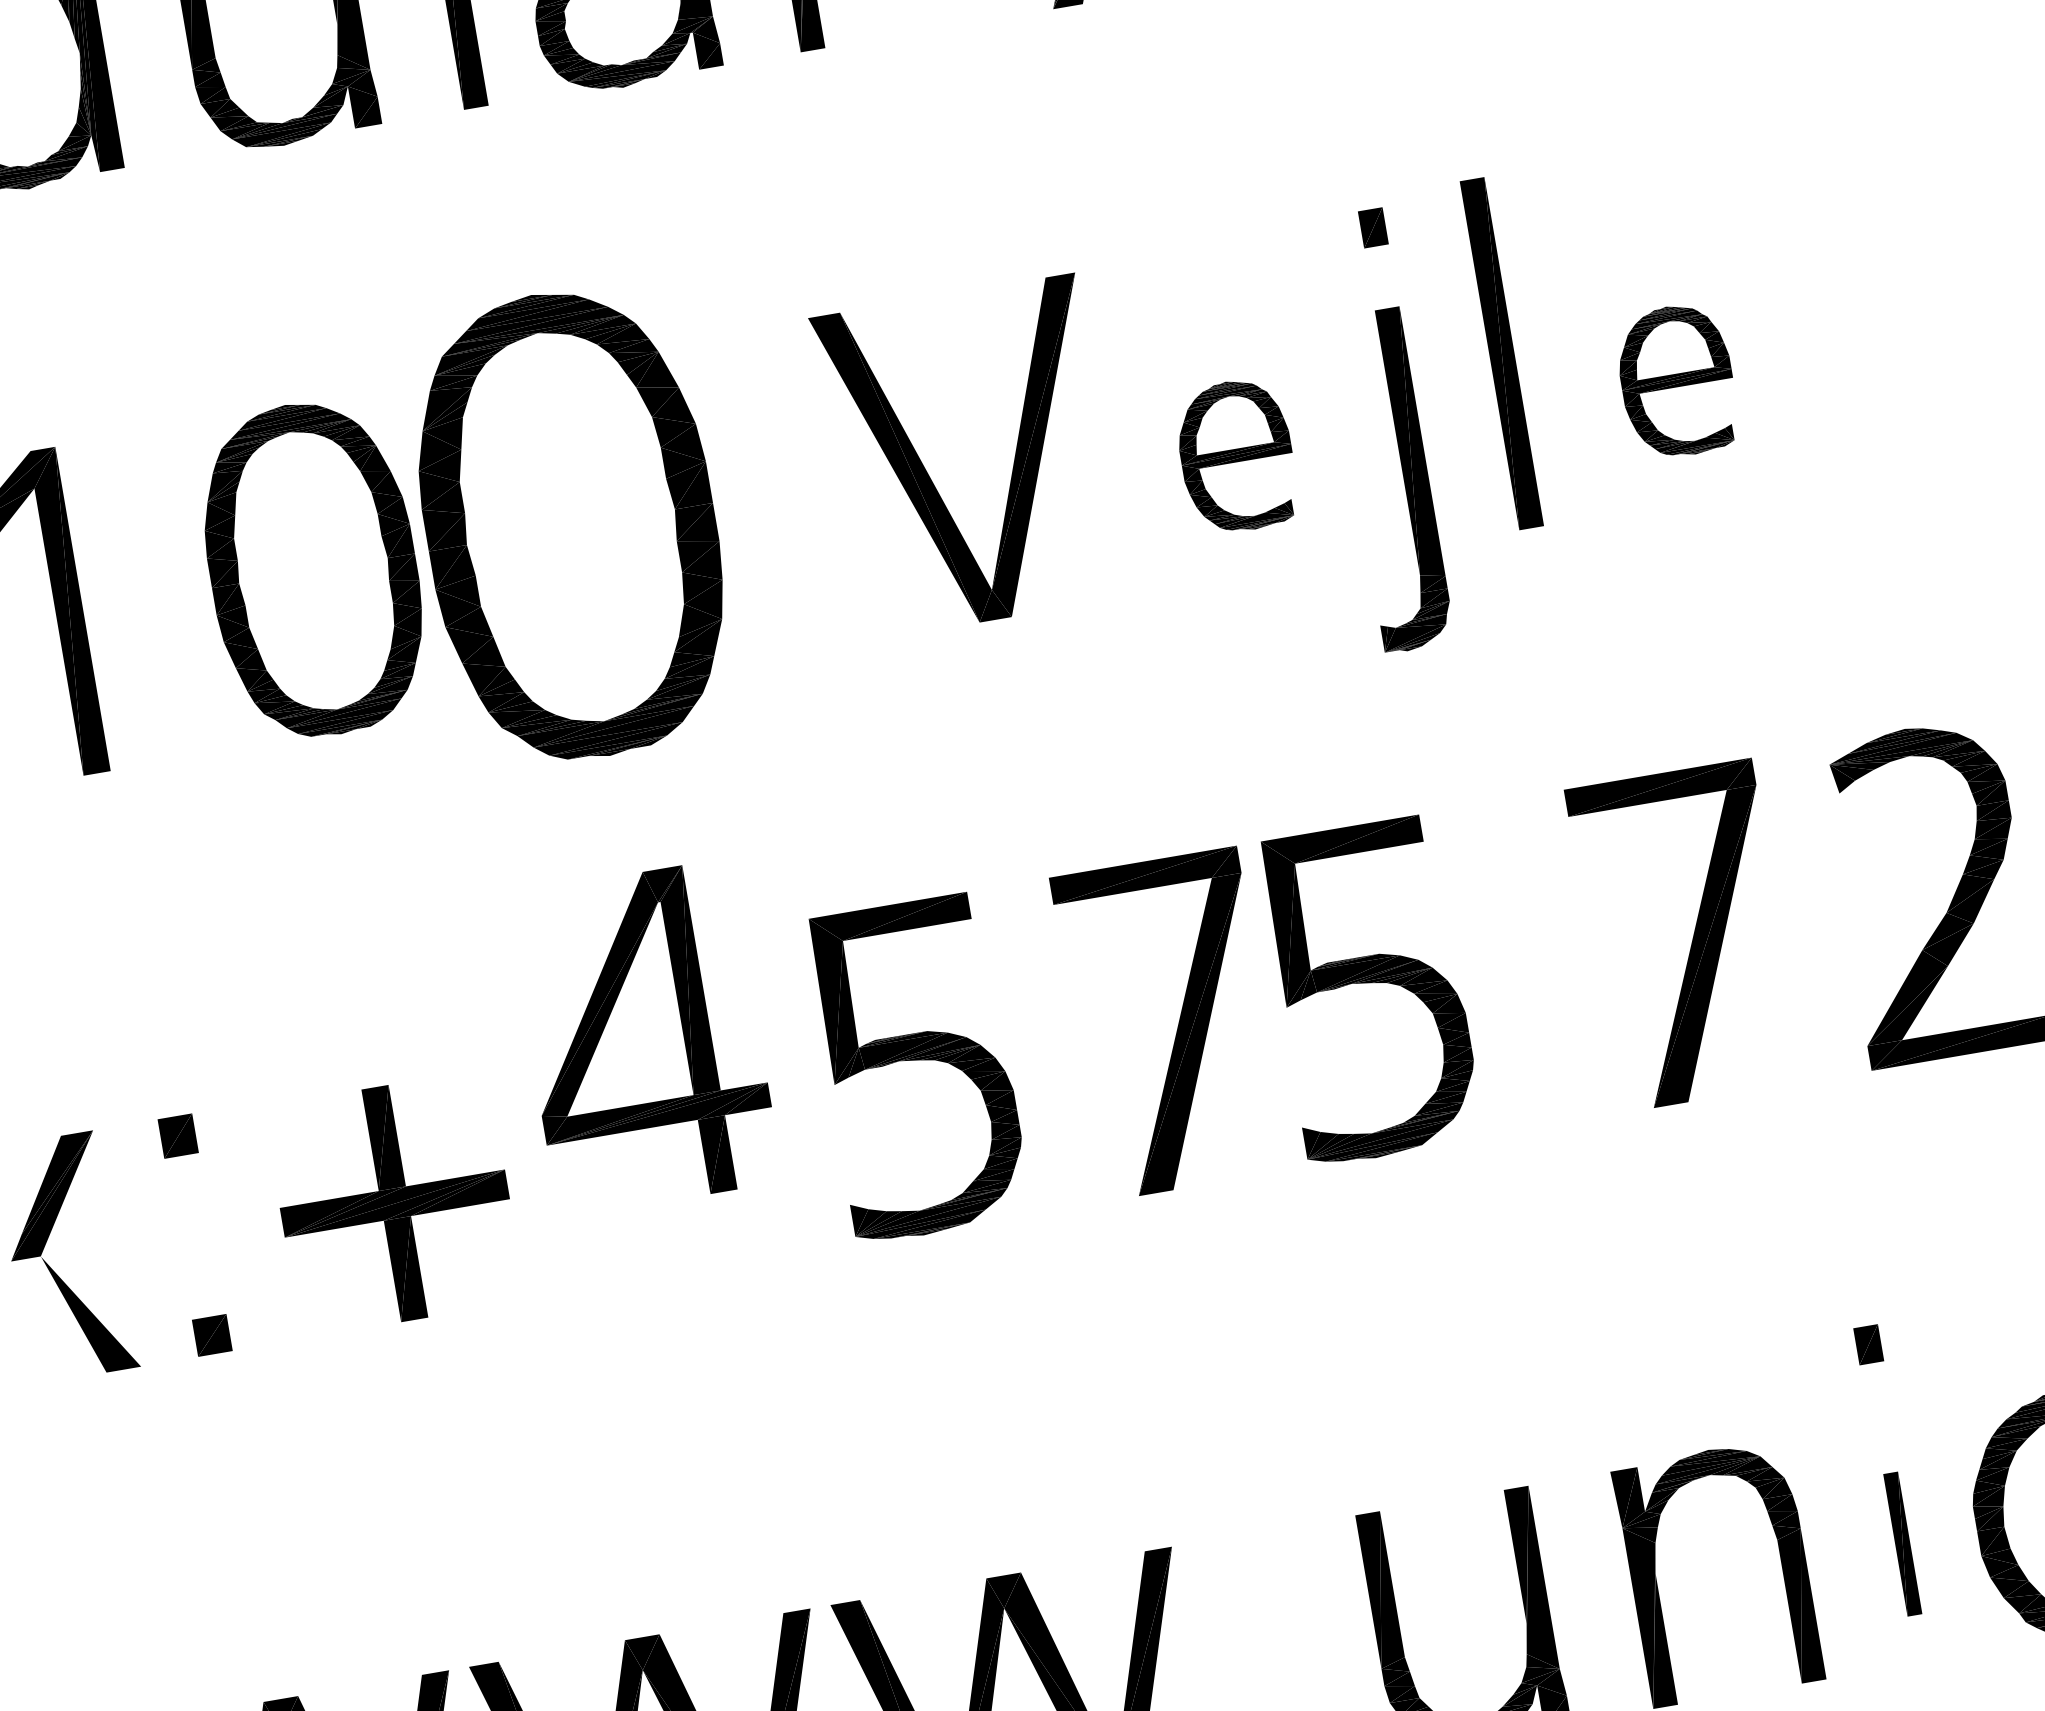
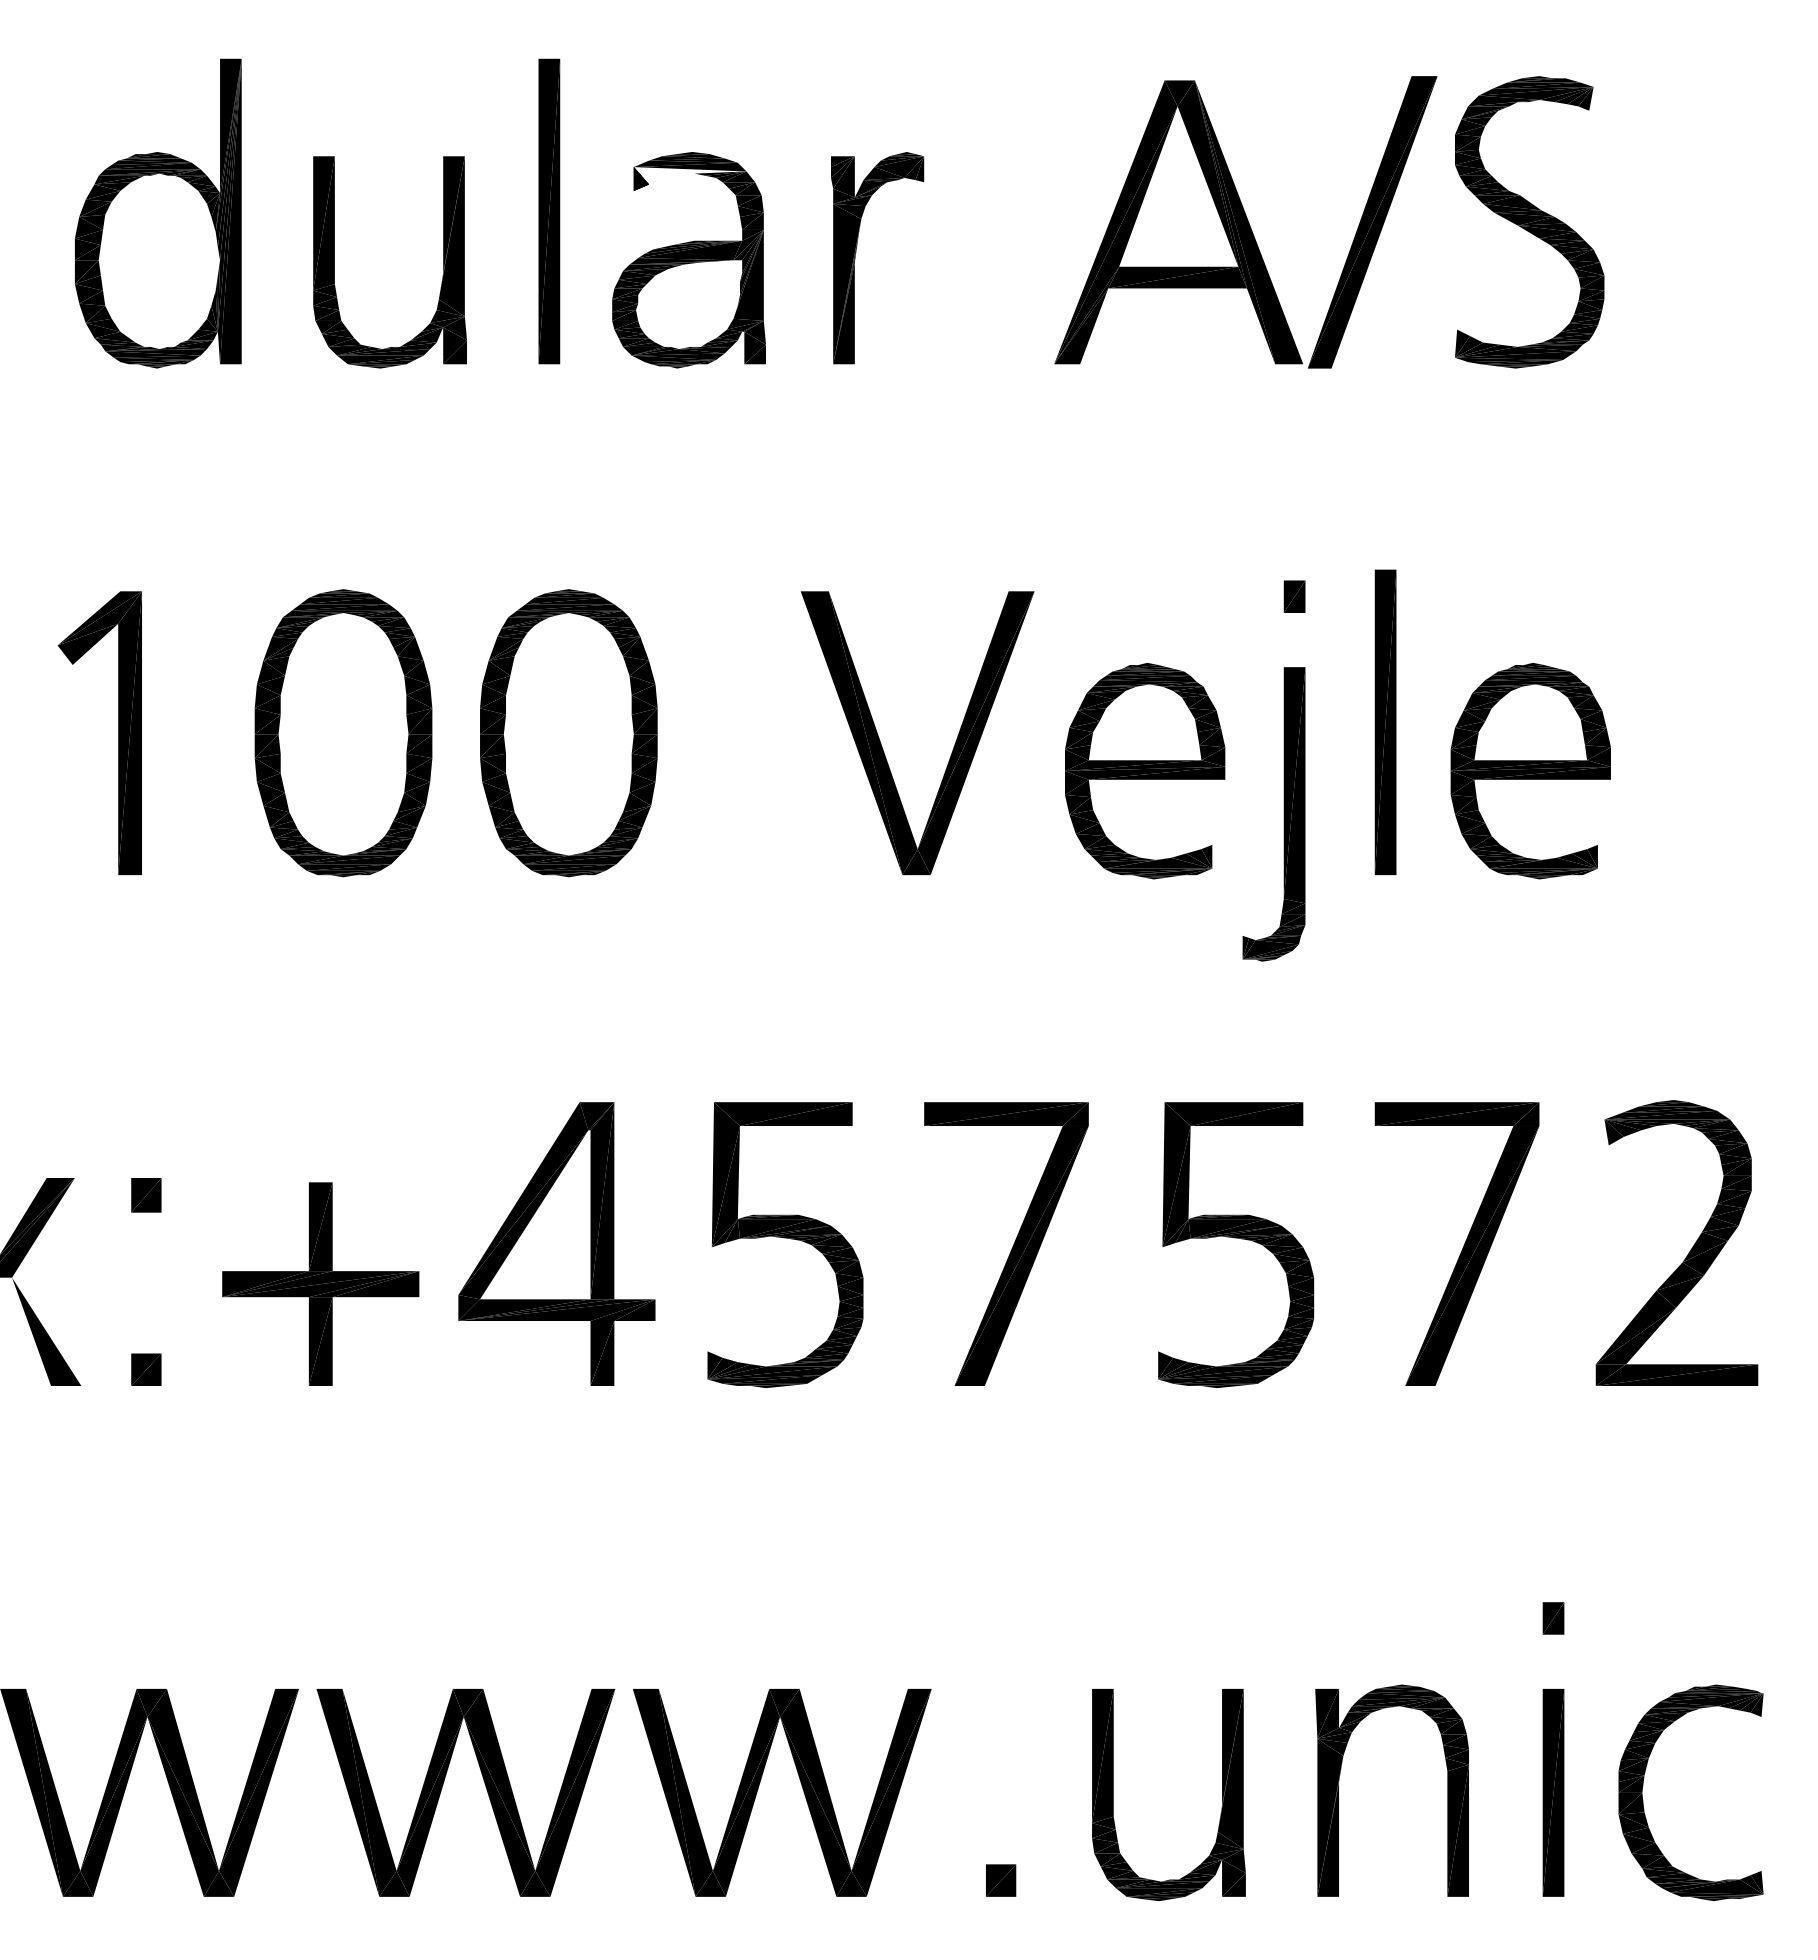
part: (1676, 381) -> (1530, 771), size x1.67
part: (1236, 455) -> (1145, 770), size x1.67
part: (570, 525) -> (568, 733), size x0.71
part: (1369, 983) -> (1236, 1238), moved
part: (643, 1037) -> (556, 1243), moved
part: (1902, 1543) -> (1553, 1792), size x1.67

